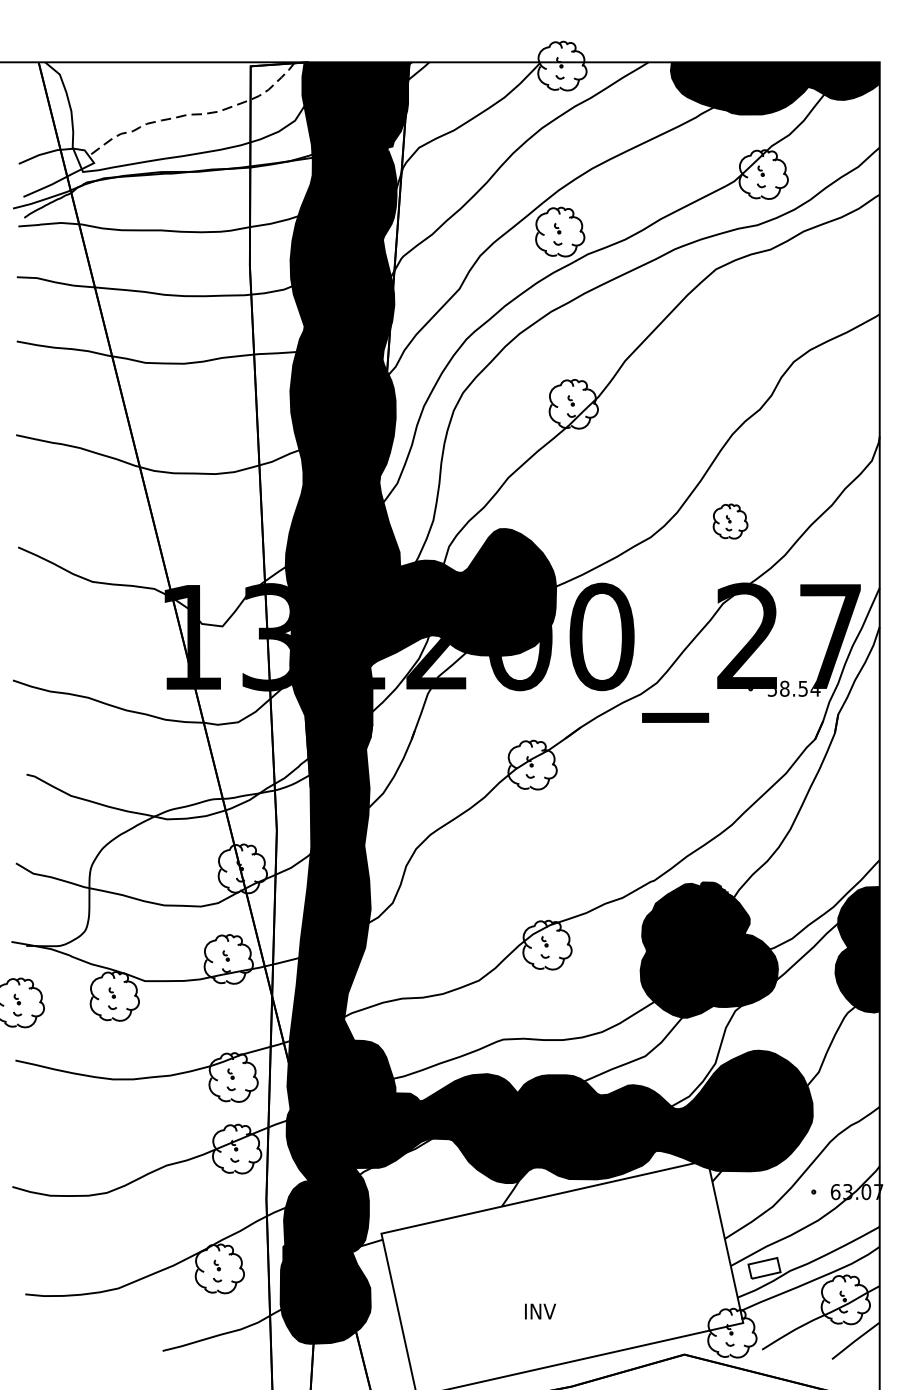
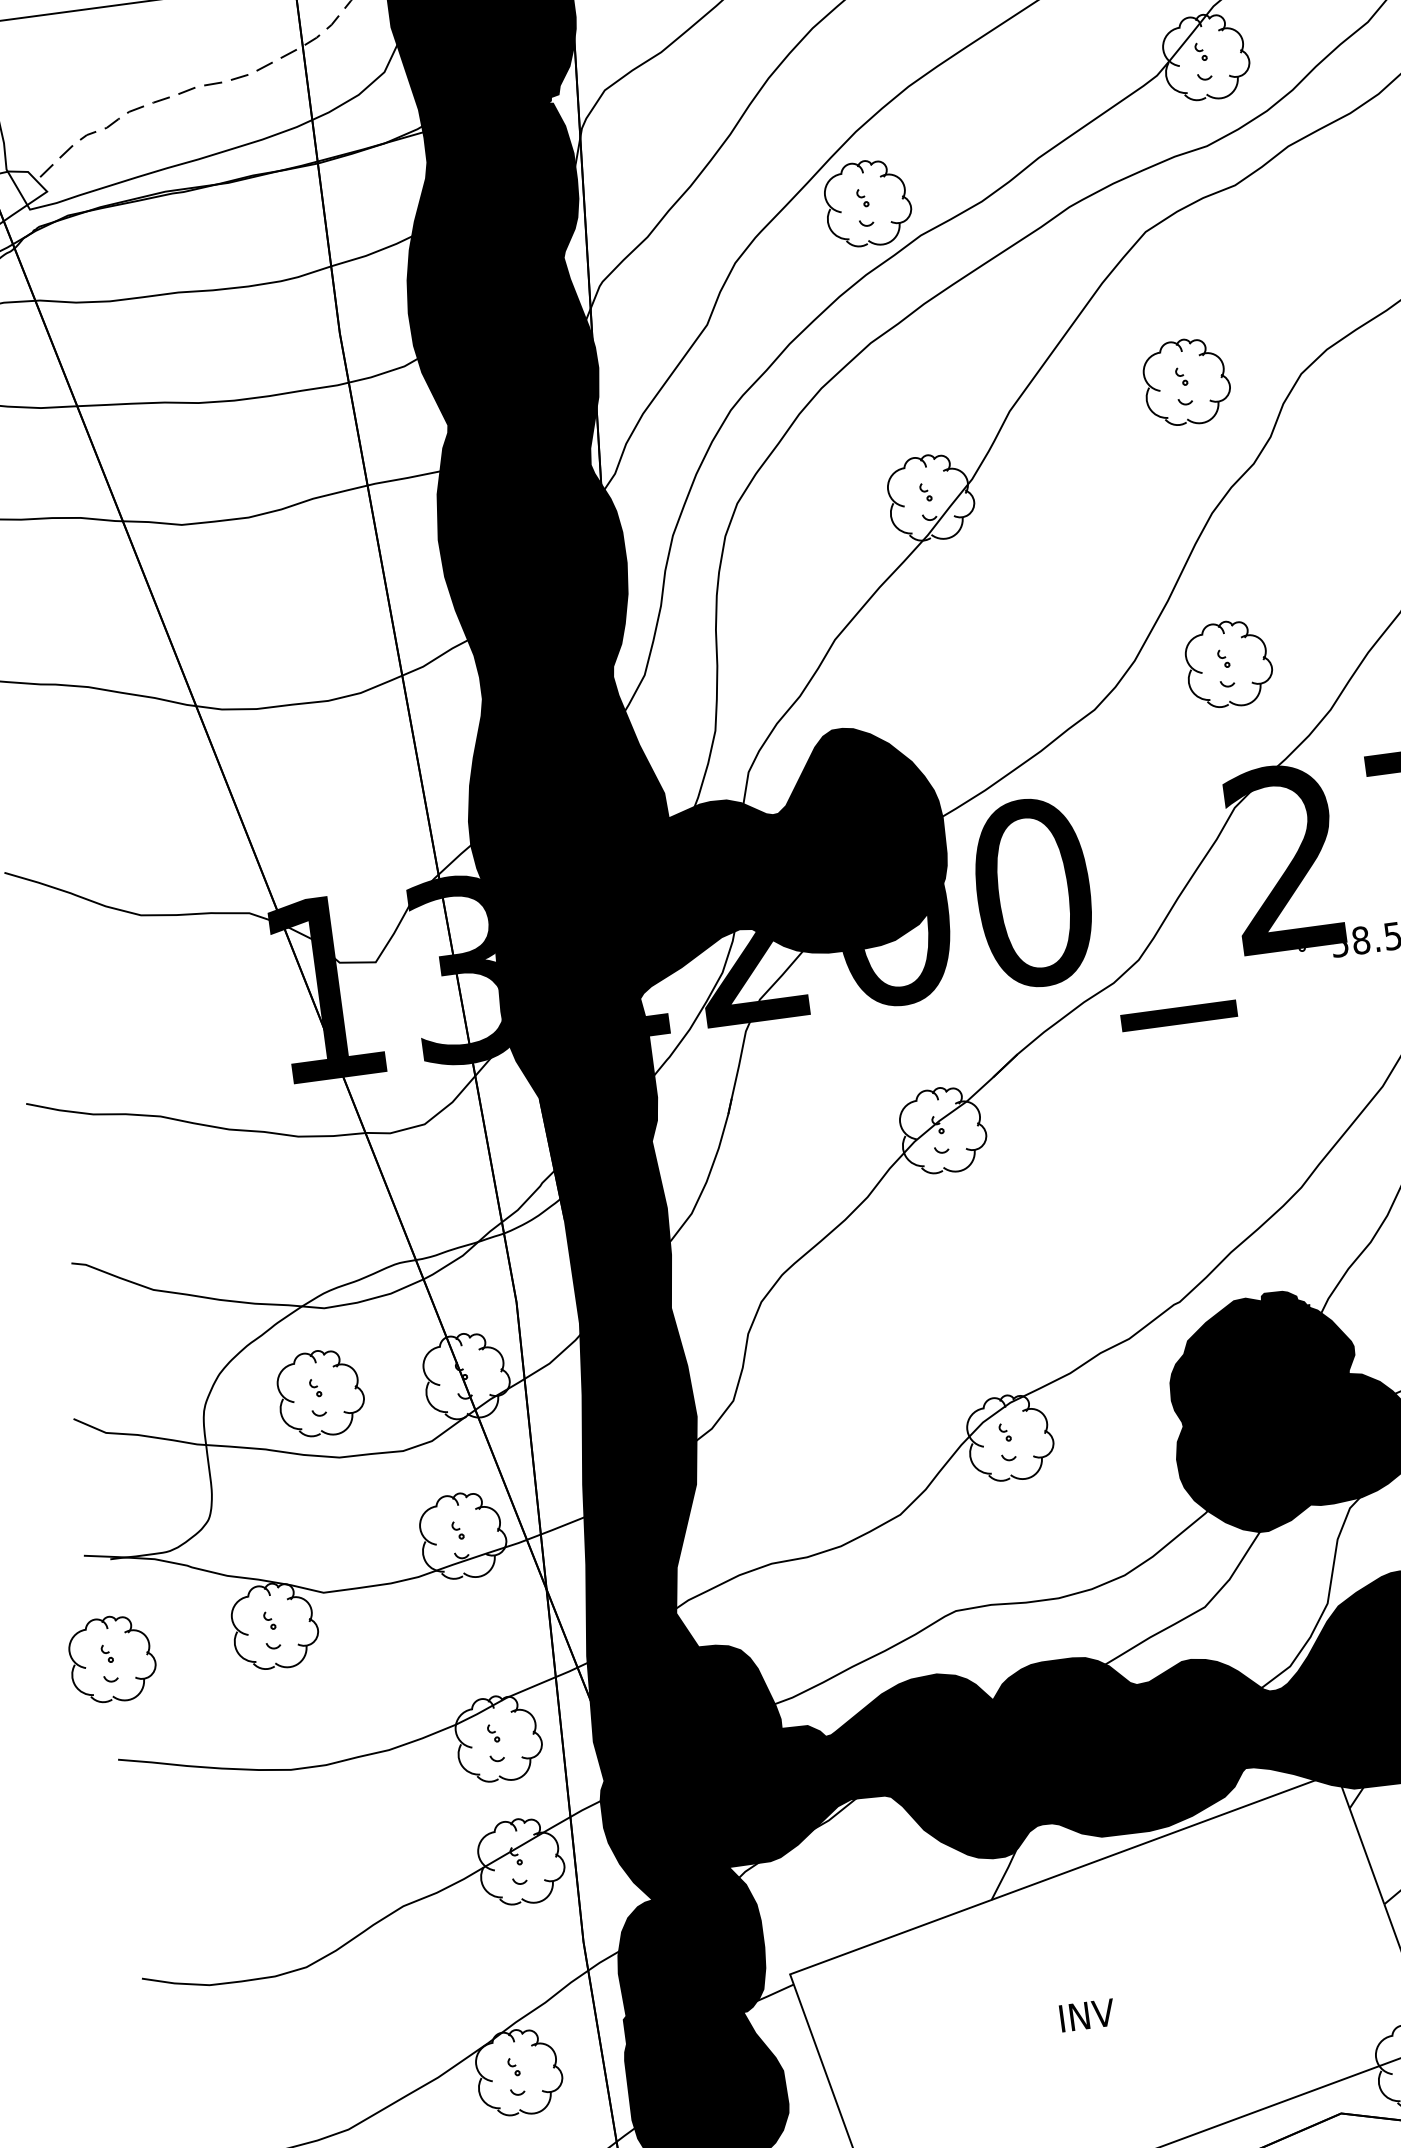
part: (728, 357) -> (1187, 381), added
part: (730, 521) -> (1228, 664), size x1.43
part: (158, 867) -> (320, 1393), added
text: (540, 1311) -> (1087, 2015), moved

